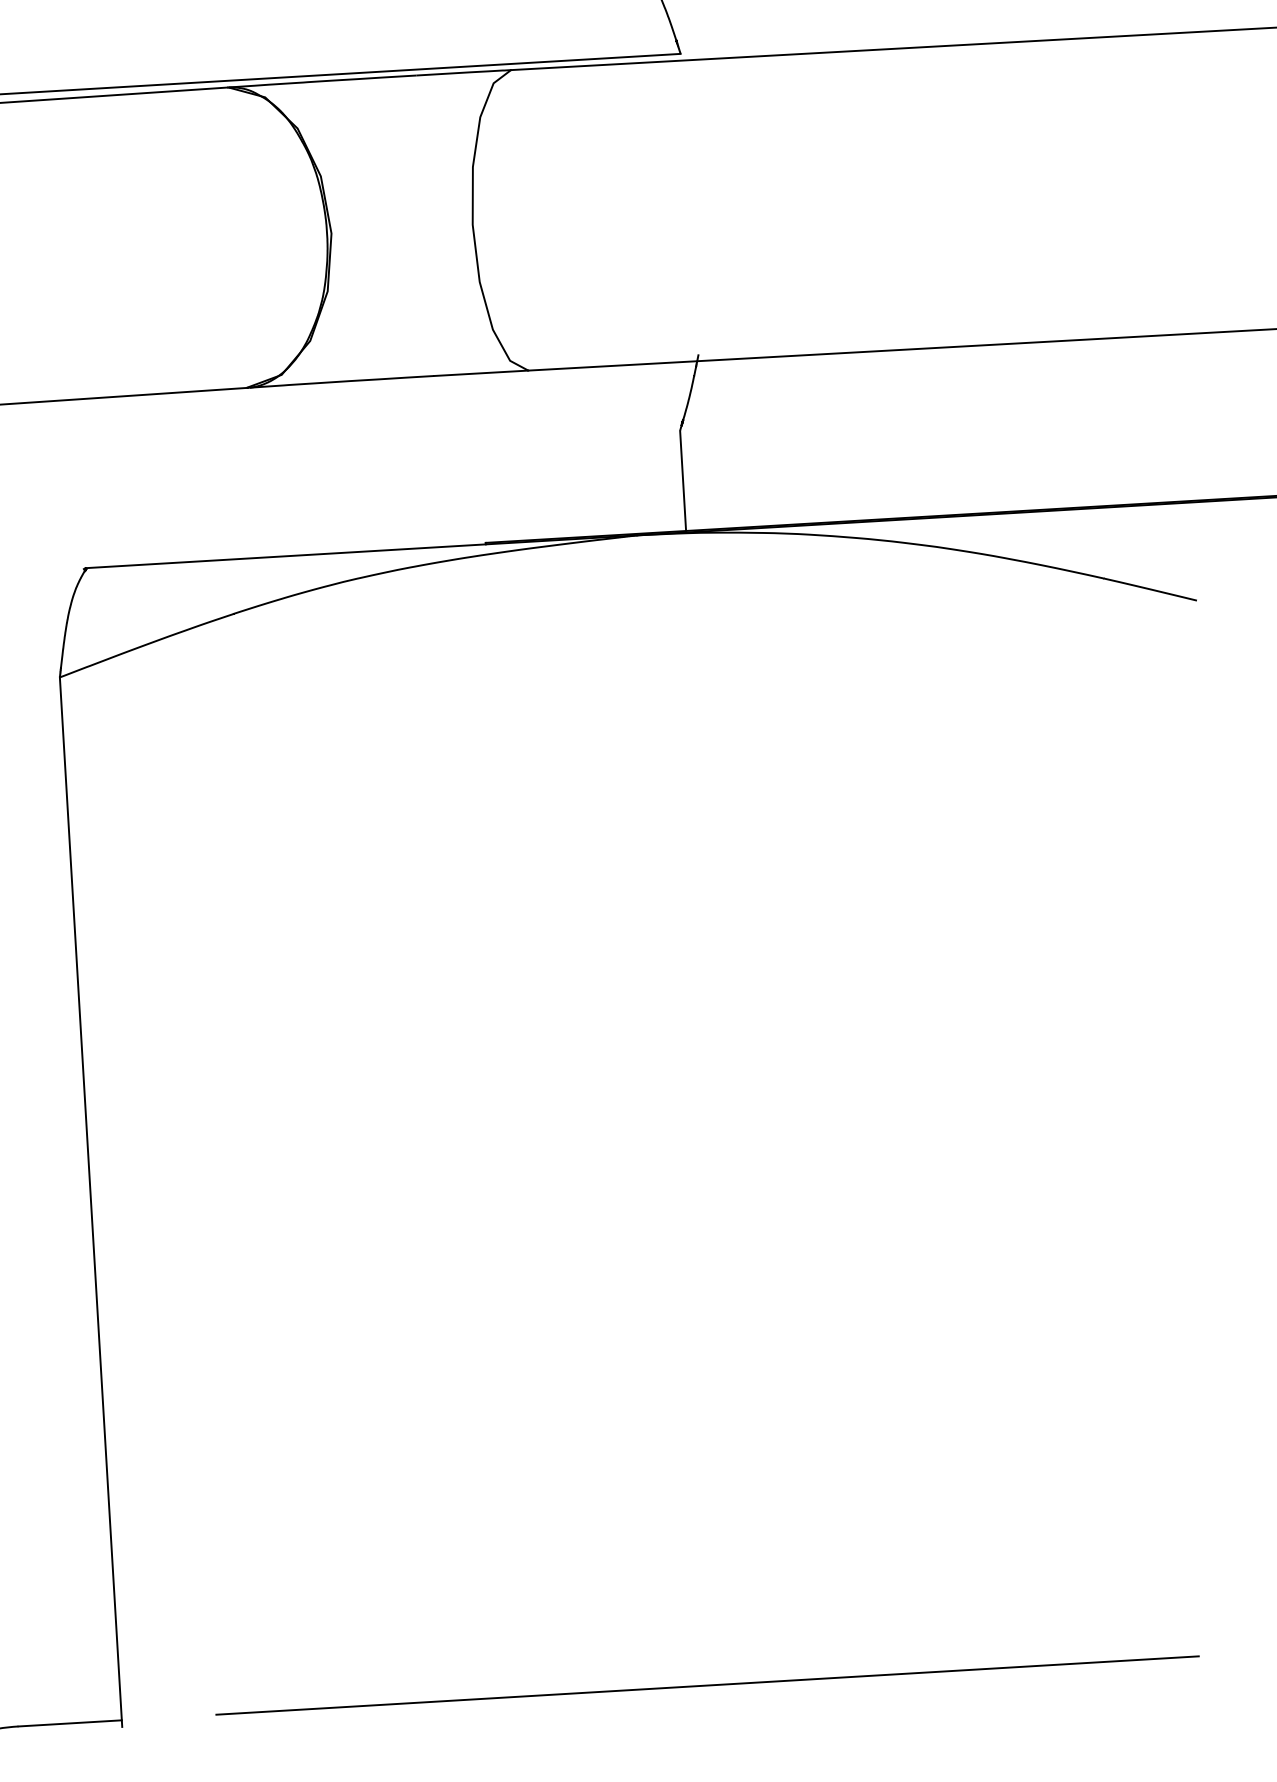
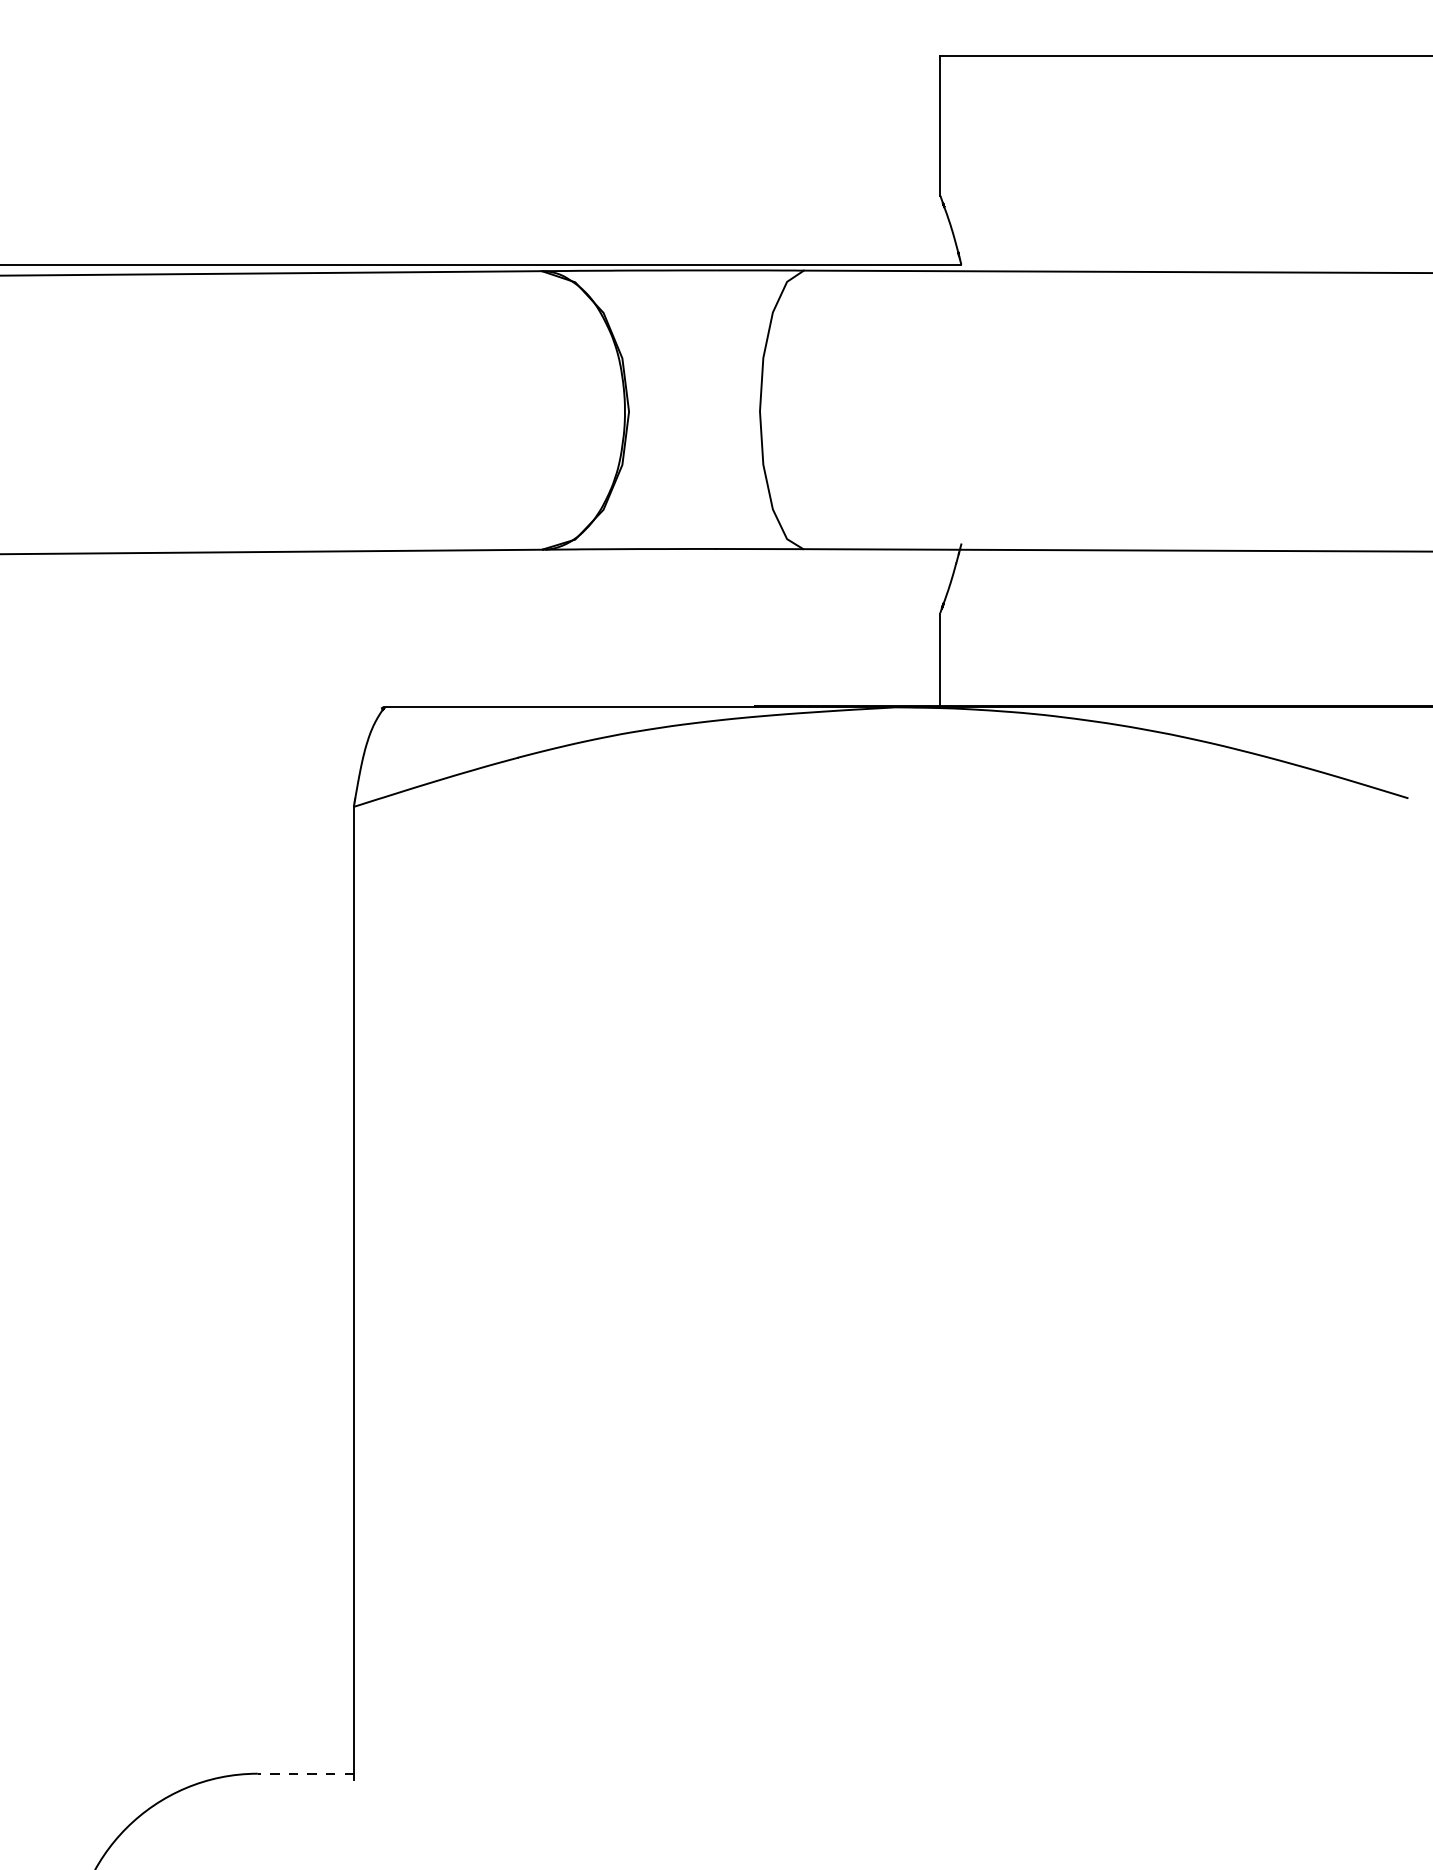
line: (707, 1685) -> (896, 1773), removed
line: (69, 1723) -> (305, 1773), solid -> dashed

